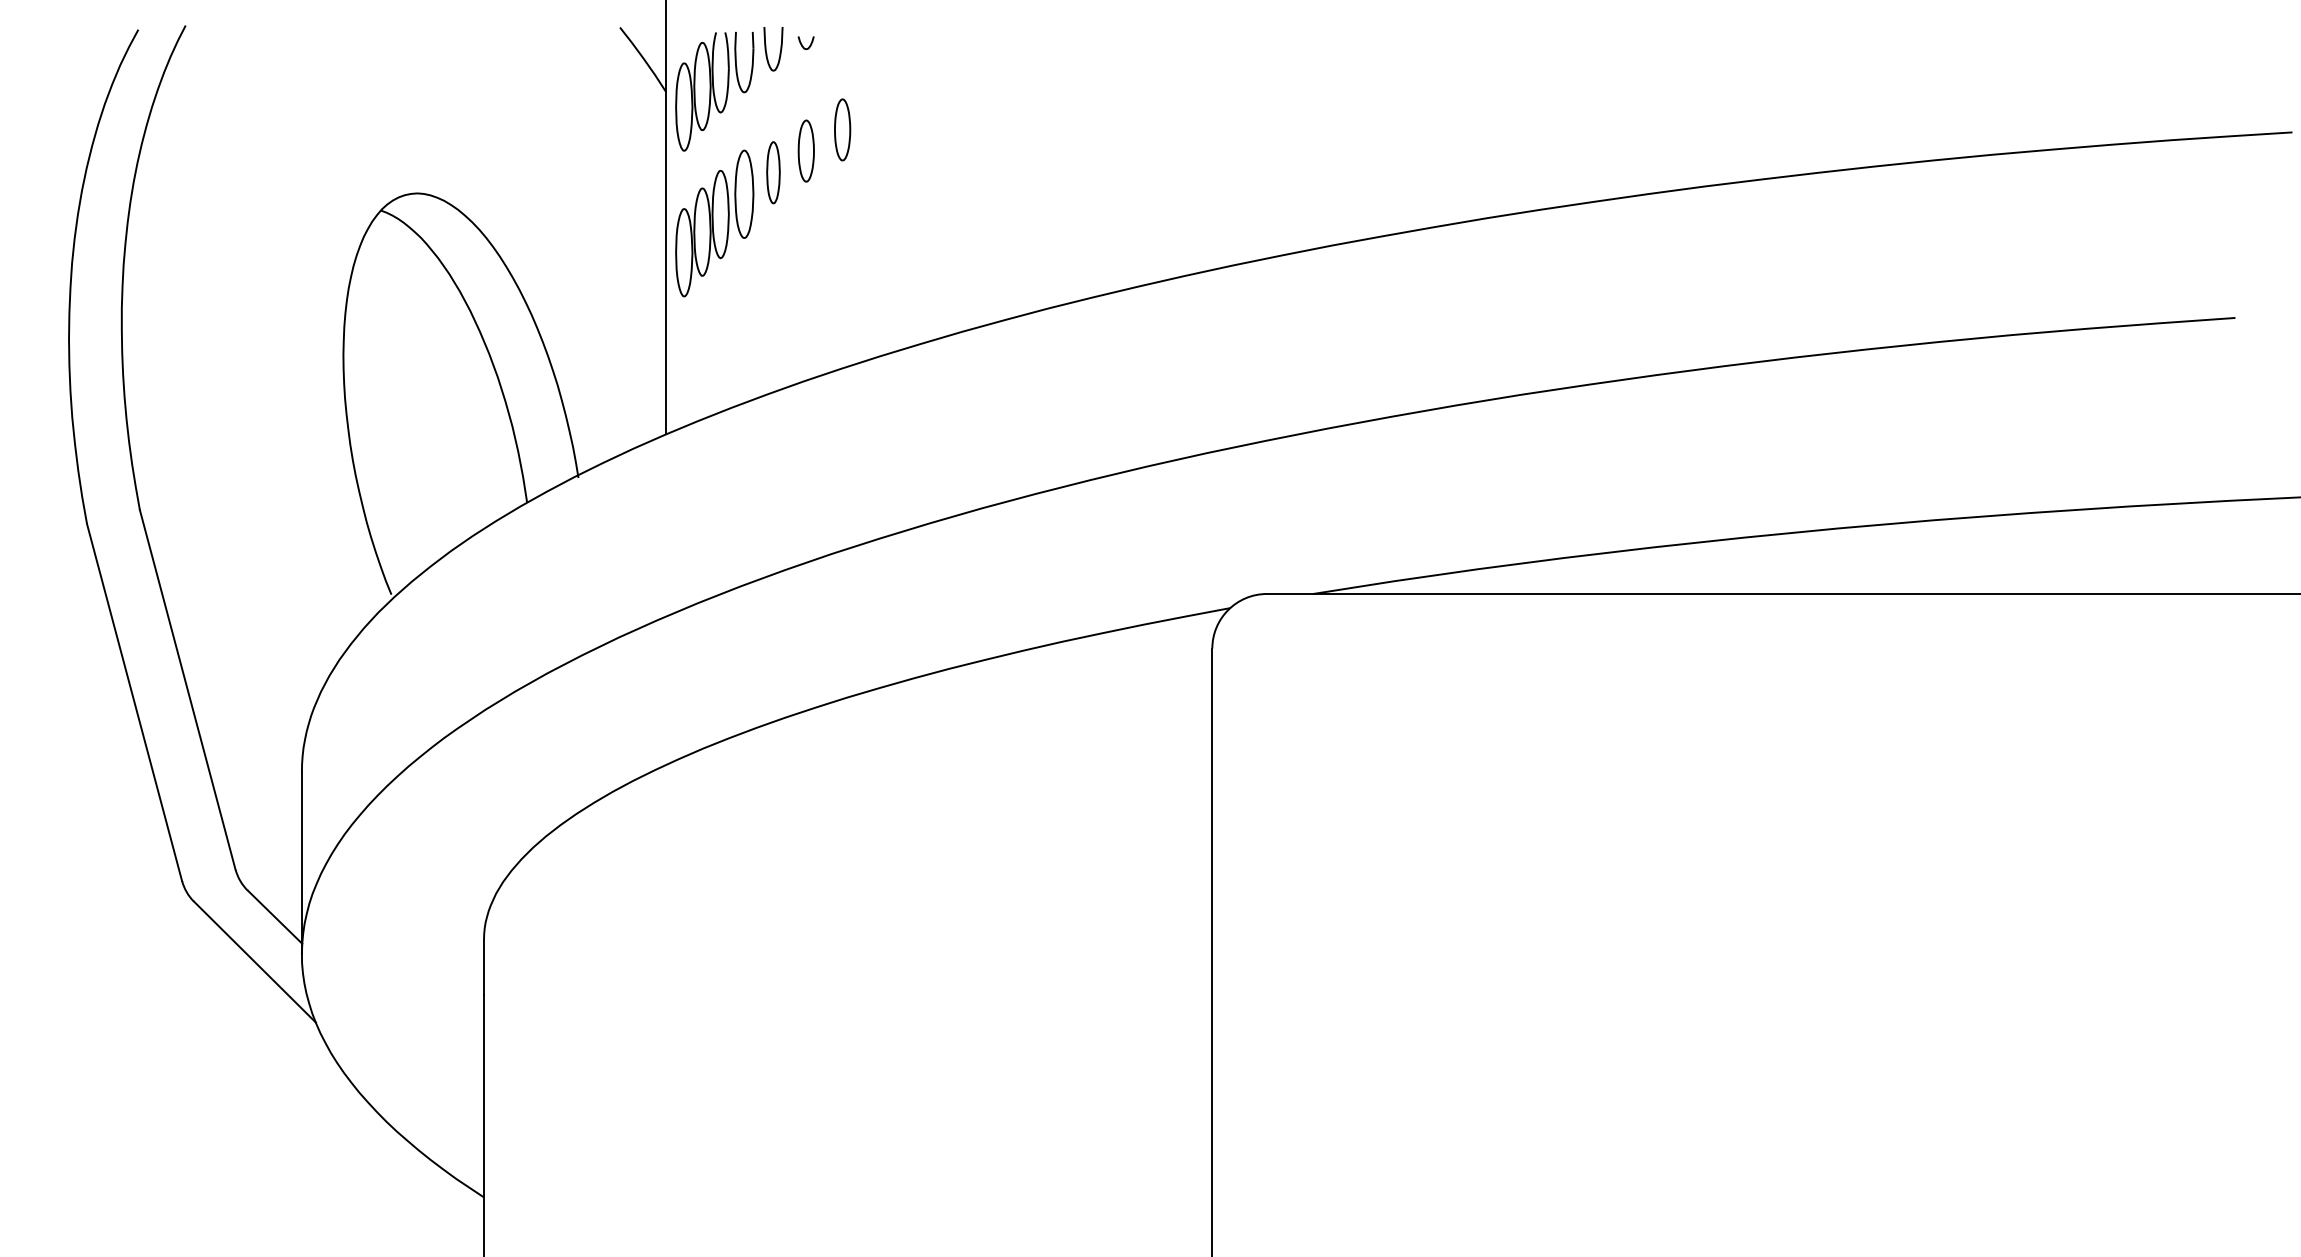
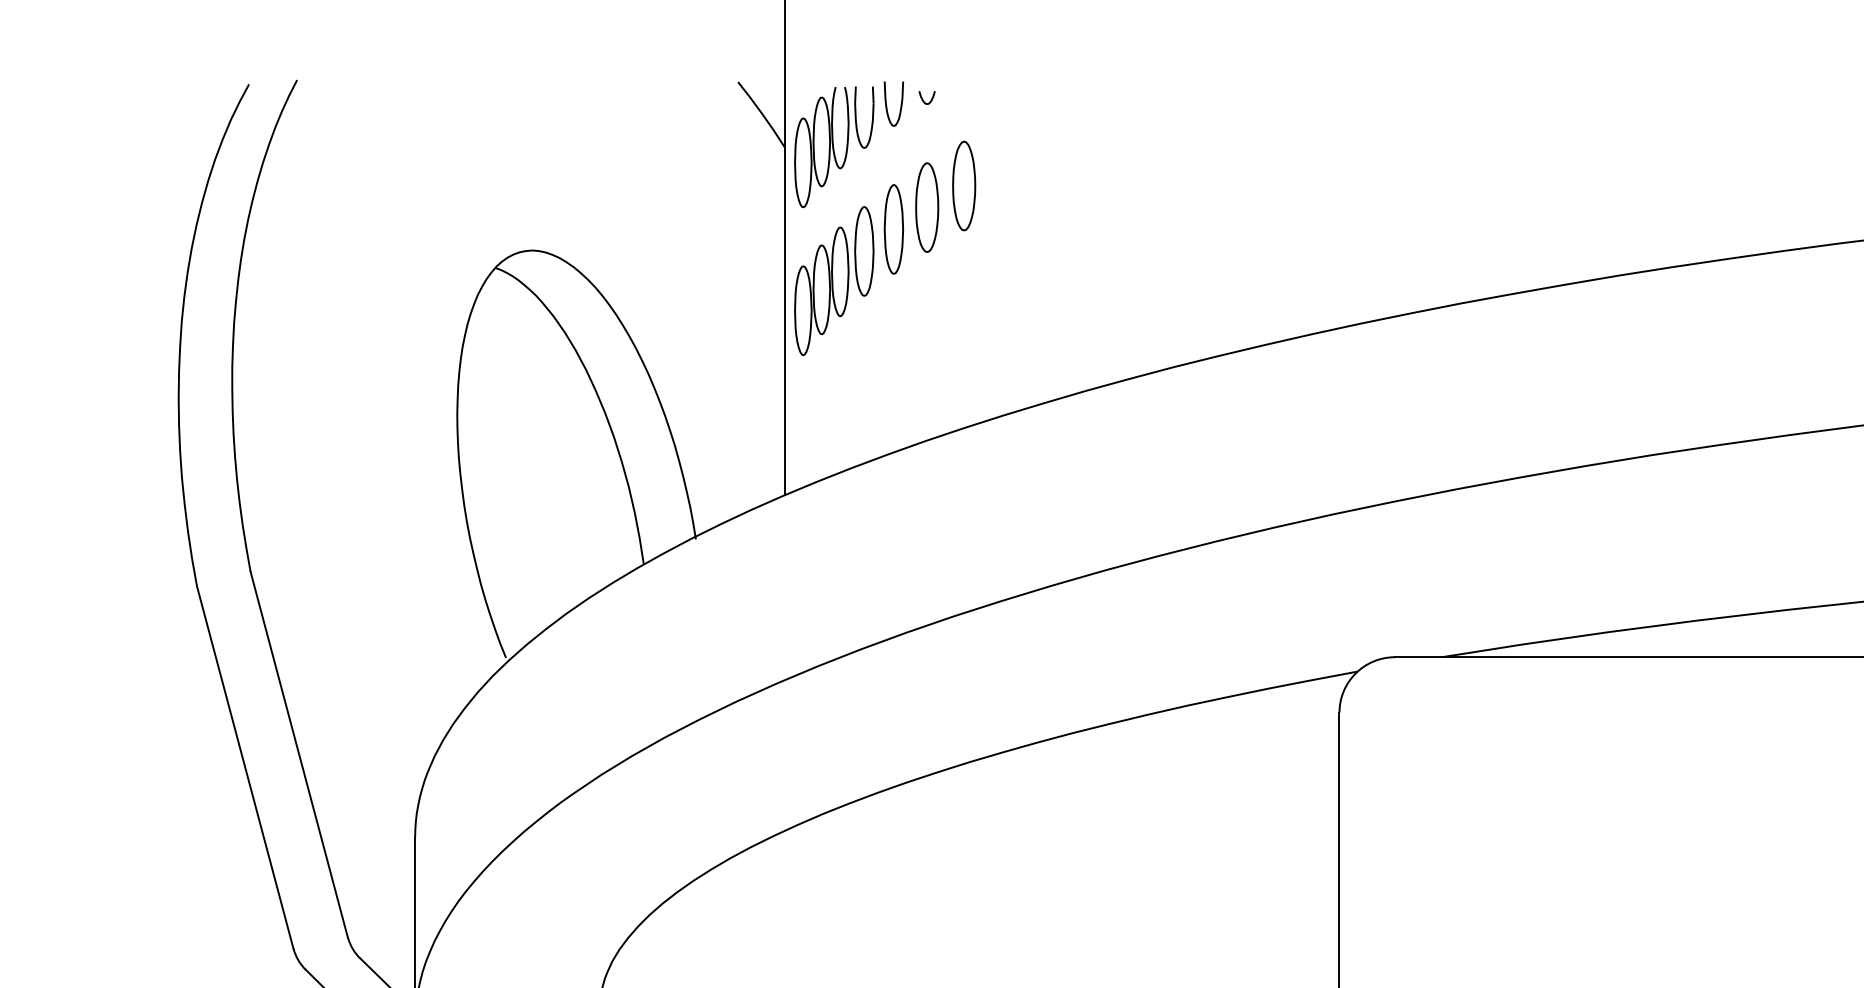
part: (842, 129) -> (963, 185), size x1.43
part: (806, 150) -> (927, 206), size x1.43
part: (773, 172) -> (893, 229), size x1.43

